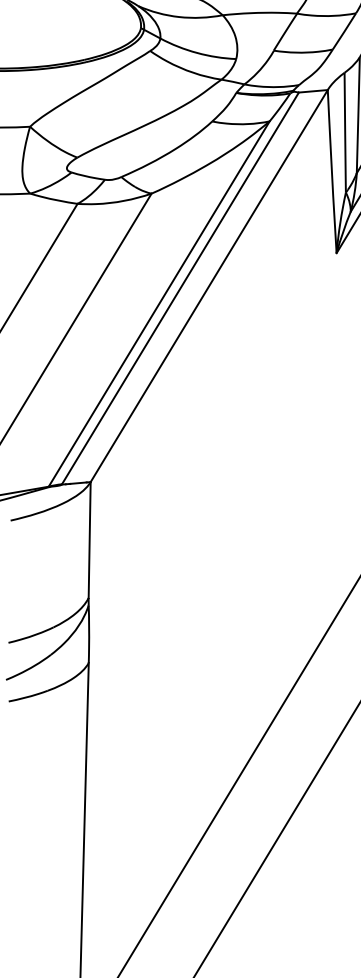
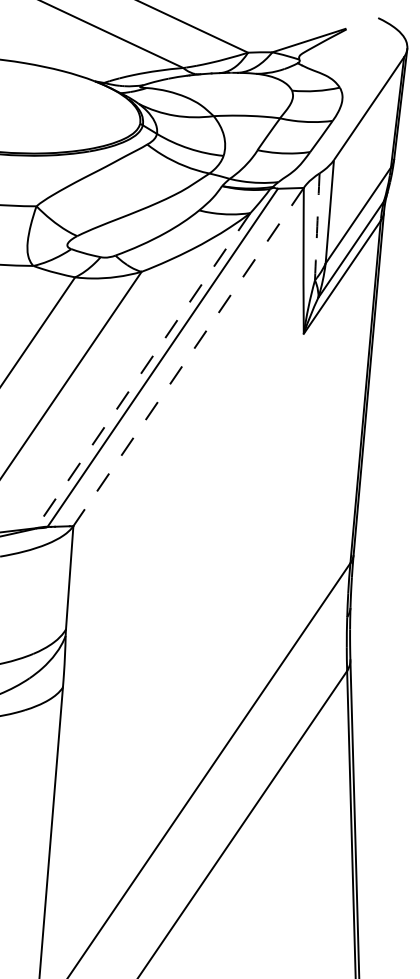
arc: (345, 132) -> (317, 226), solid -> dashed
line: (209, 286) -> (188, 357), solid -> dashed
line: (159, 303) -> (143, 370), solid -> dashed

